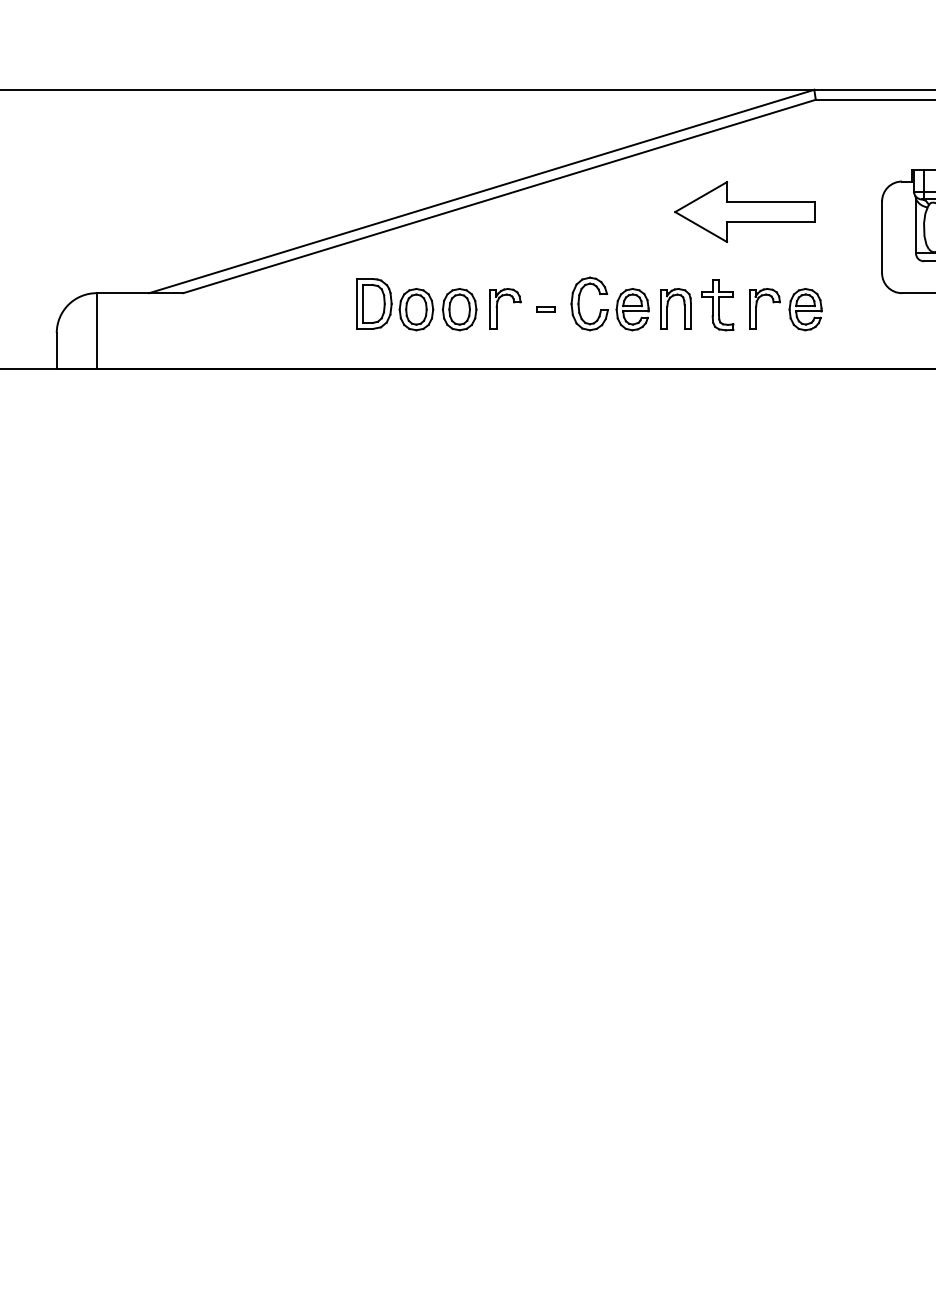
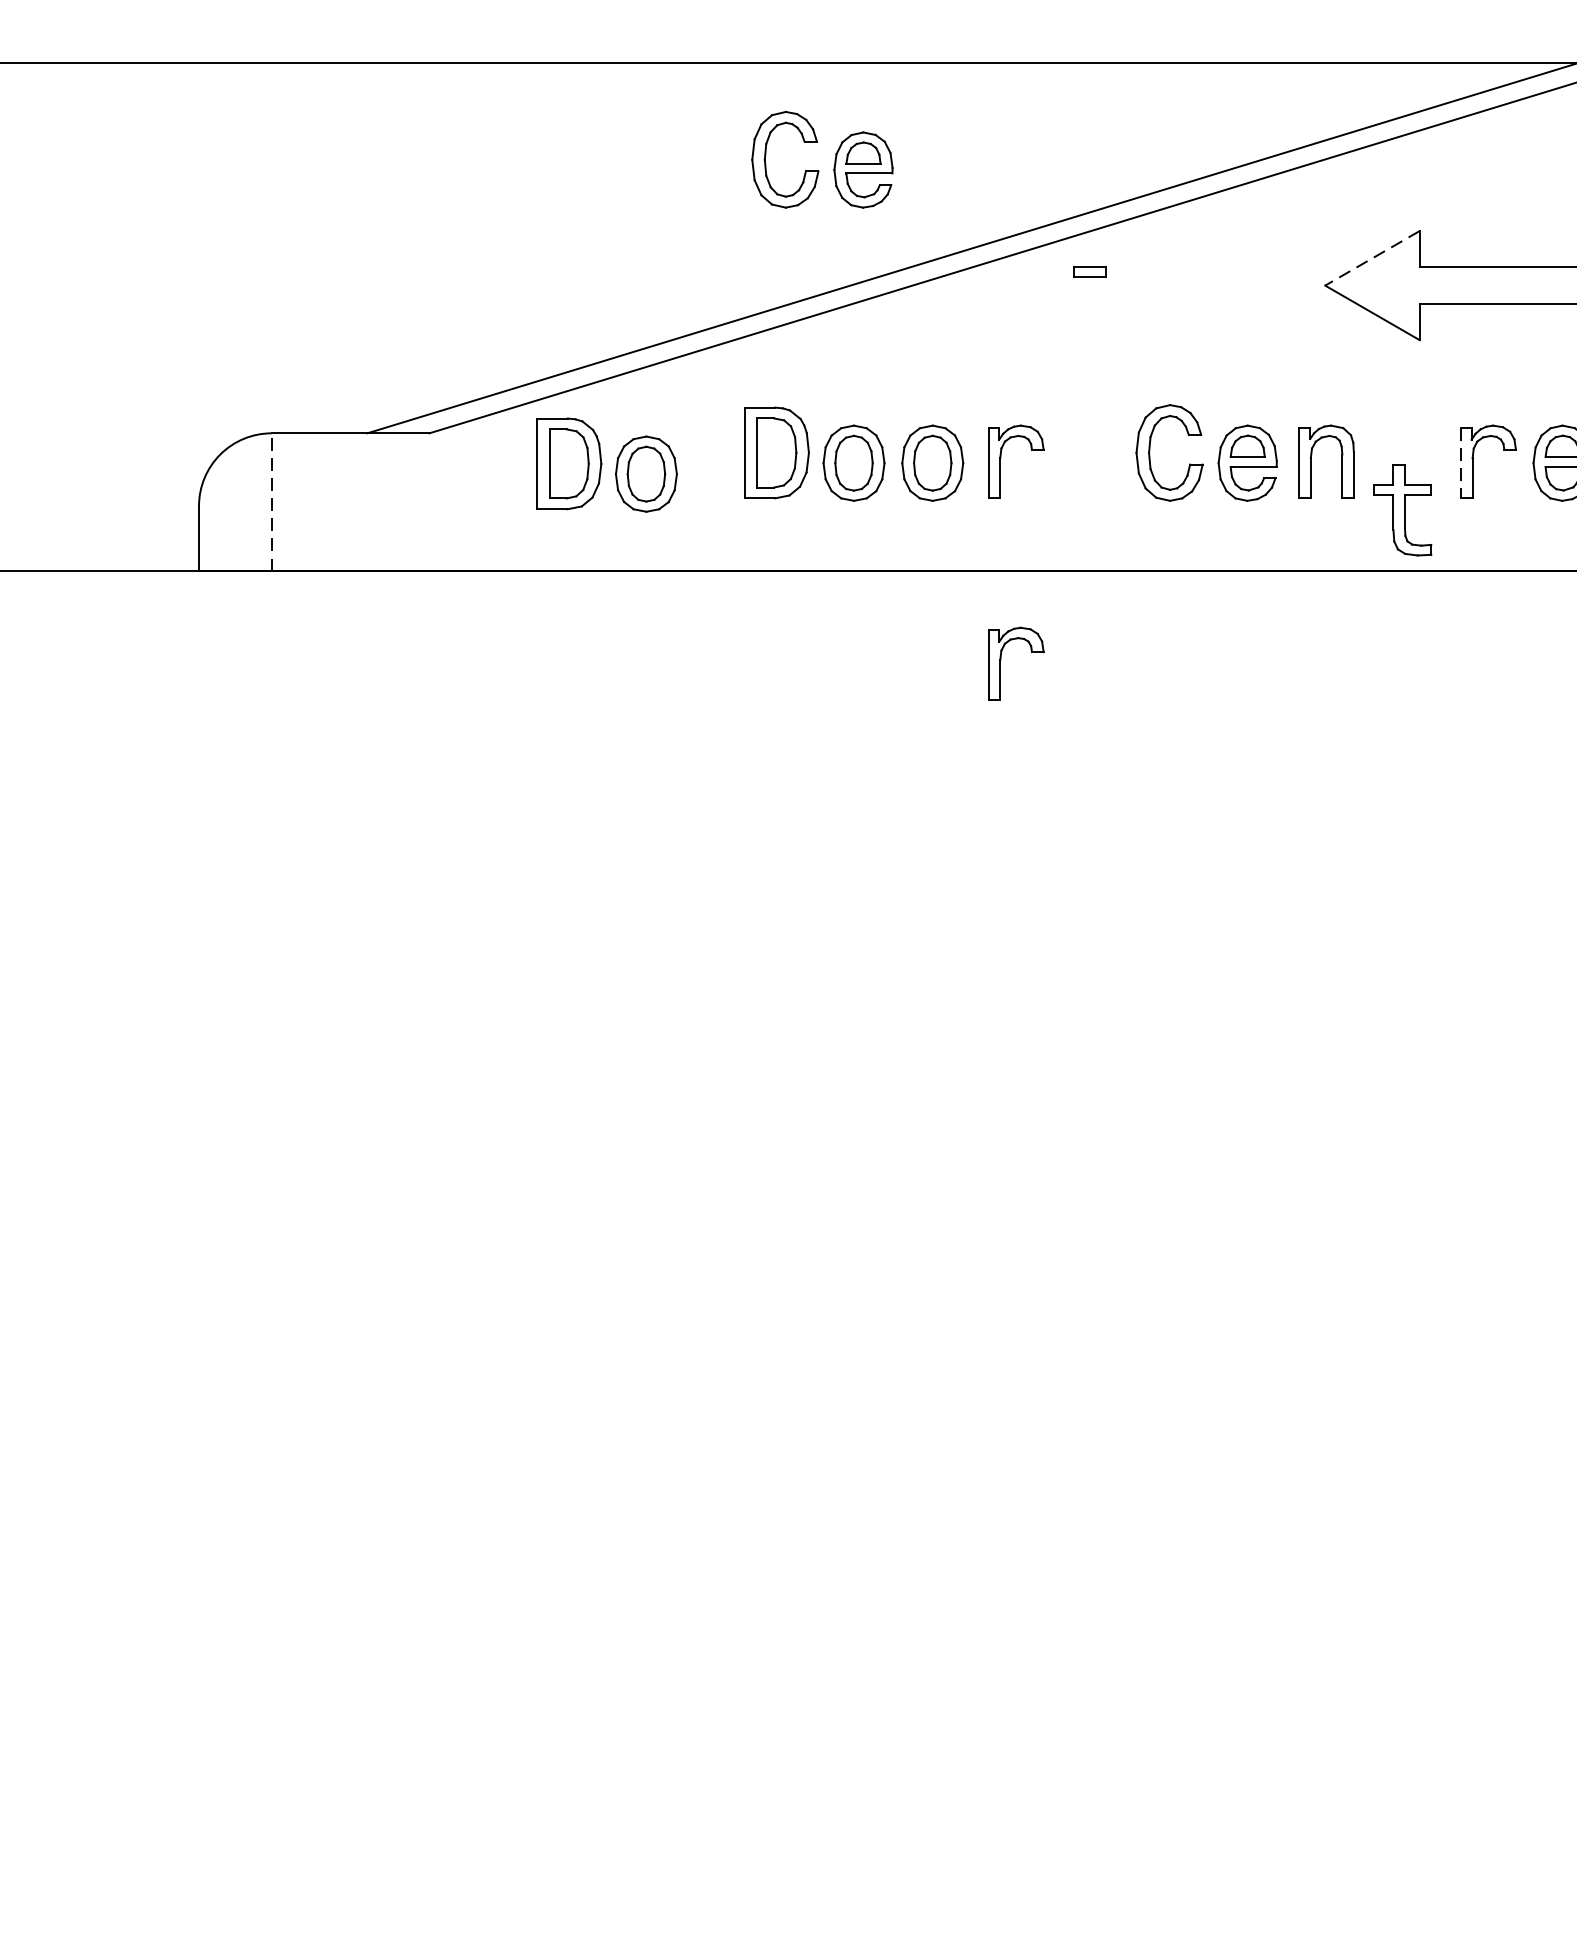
part: (397, 148) -> (819, 169), added
line: (701, 197) -> (1373, 259), solid -> dashed
part: (717, 305) -> (1402, 510), moved
part: (545, 309) -> (1089, 271), moved
part: (281, 310) -> (608, 464), added
line: (749, 310) -> (1460, 464), solid -> dashed
line: (96, 331) -> (271, 503), solid -> dashed
part: (497, 419) -> (1001, 663), added

